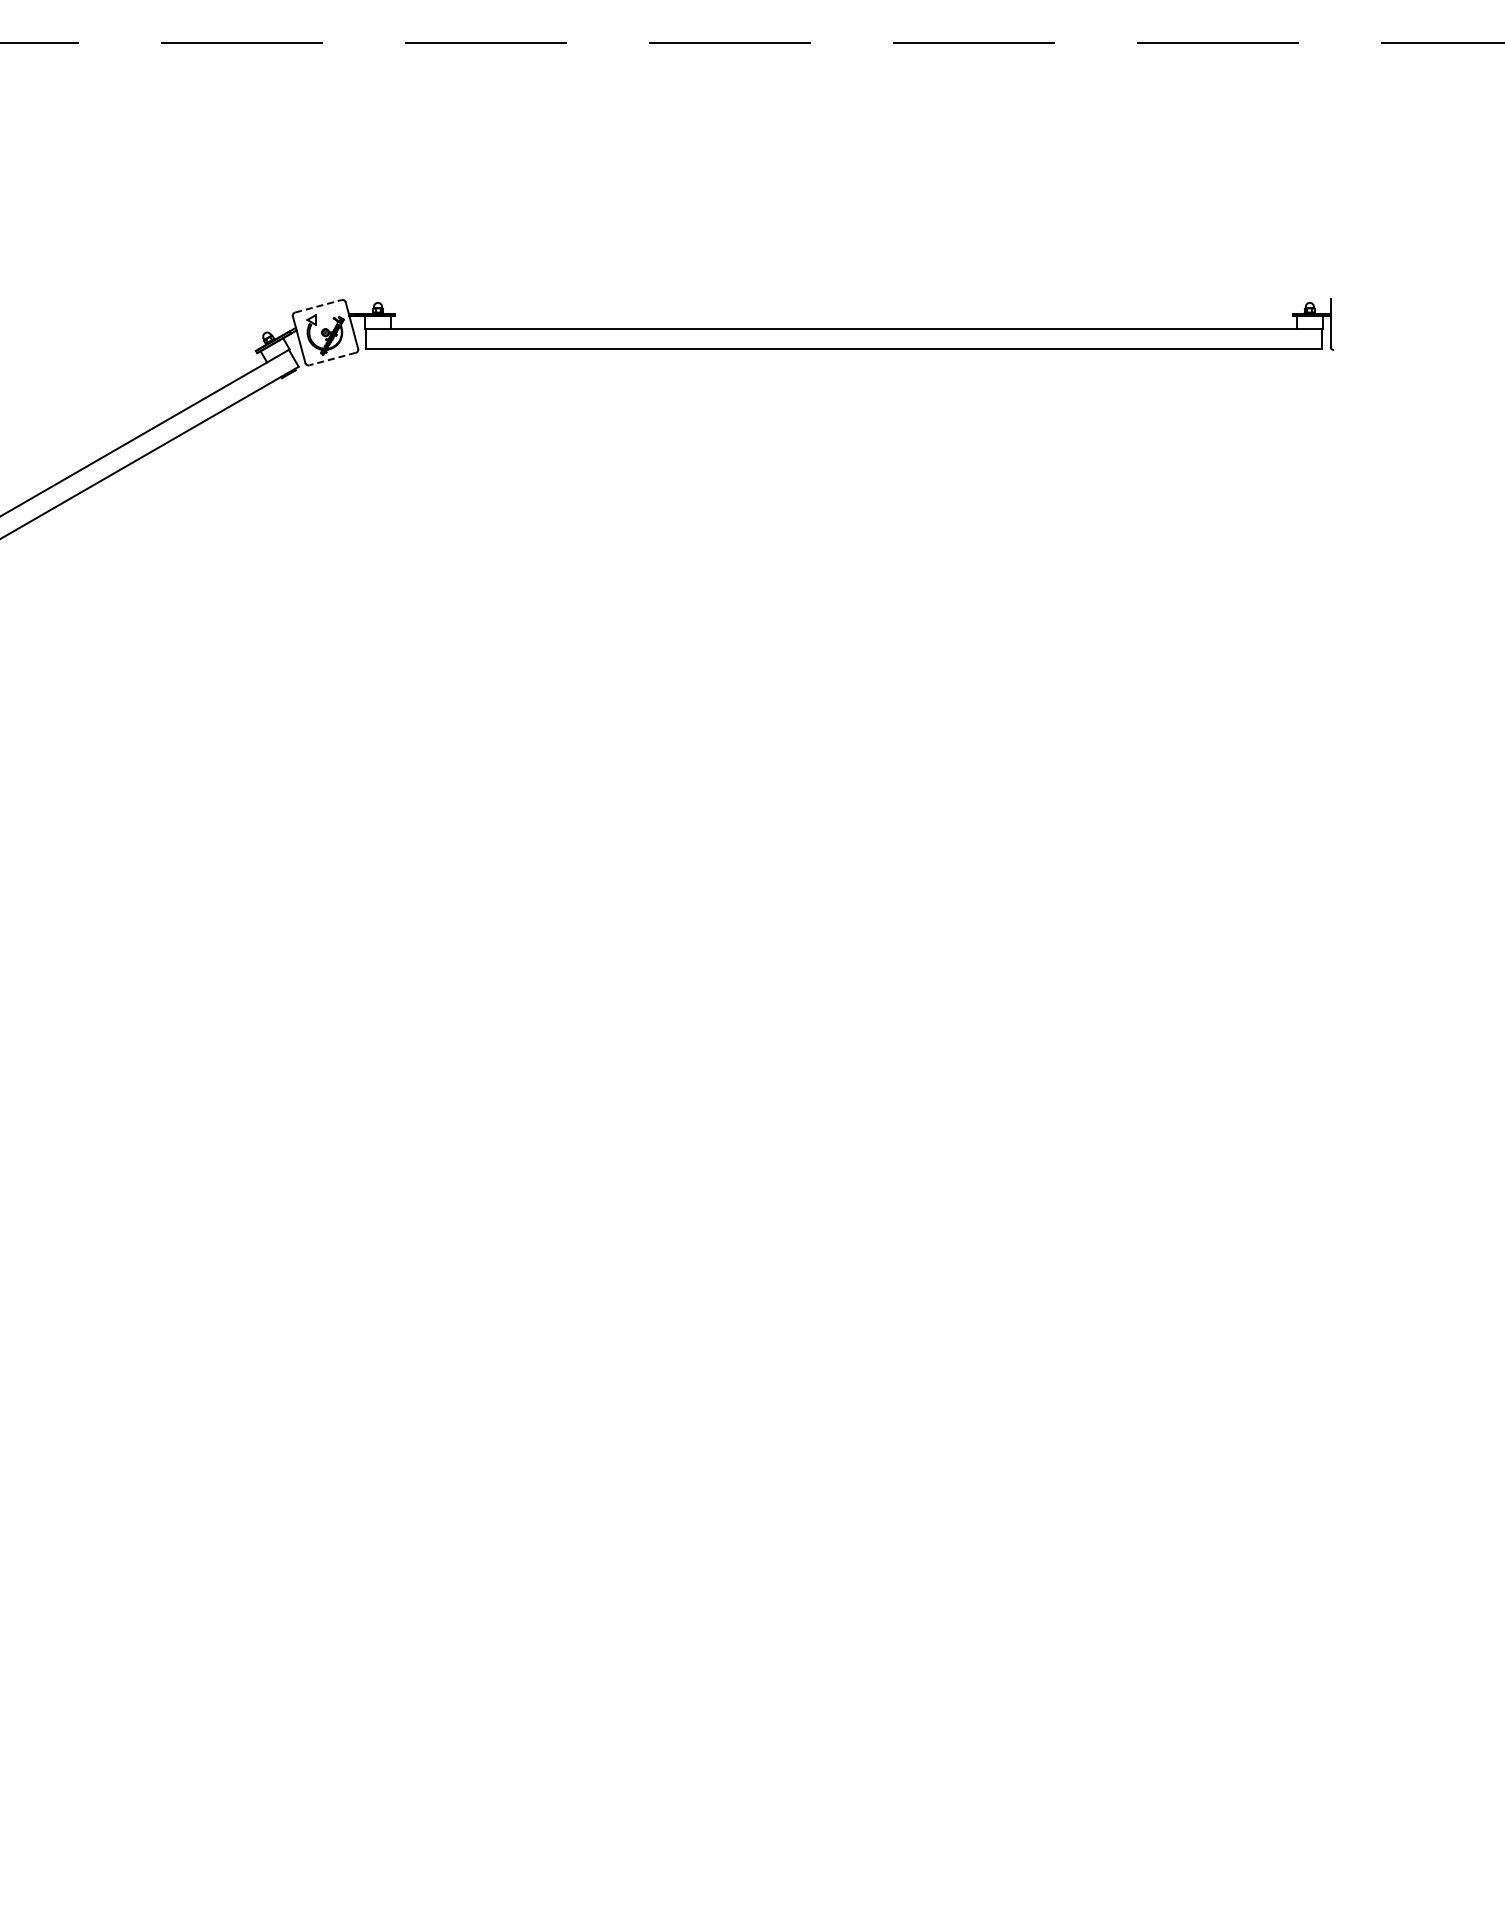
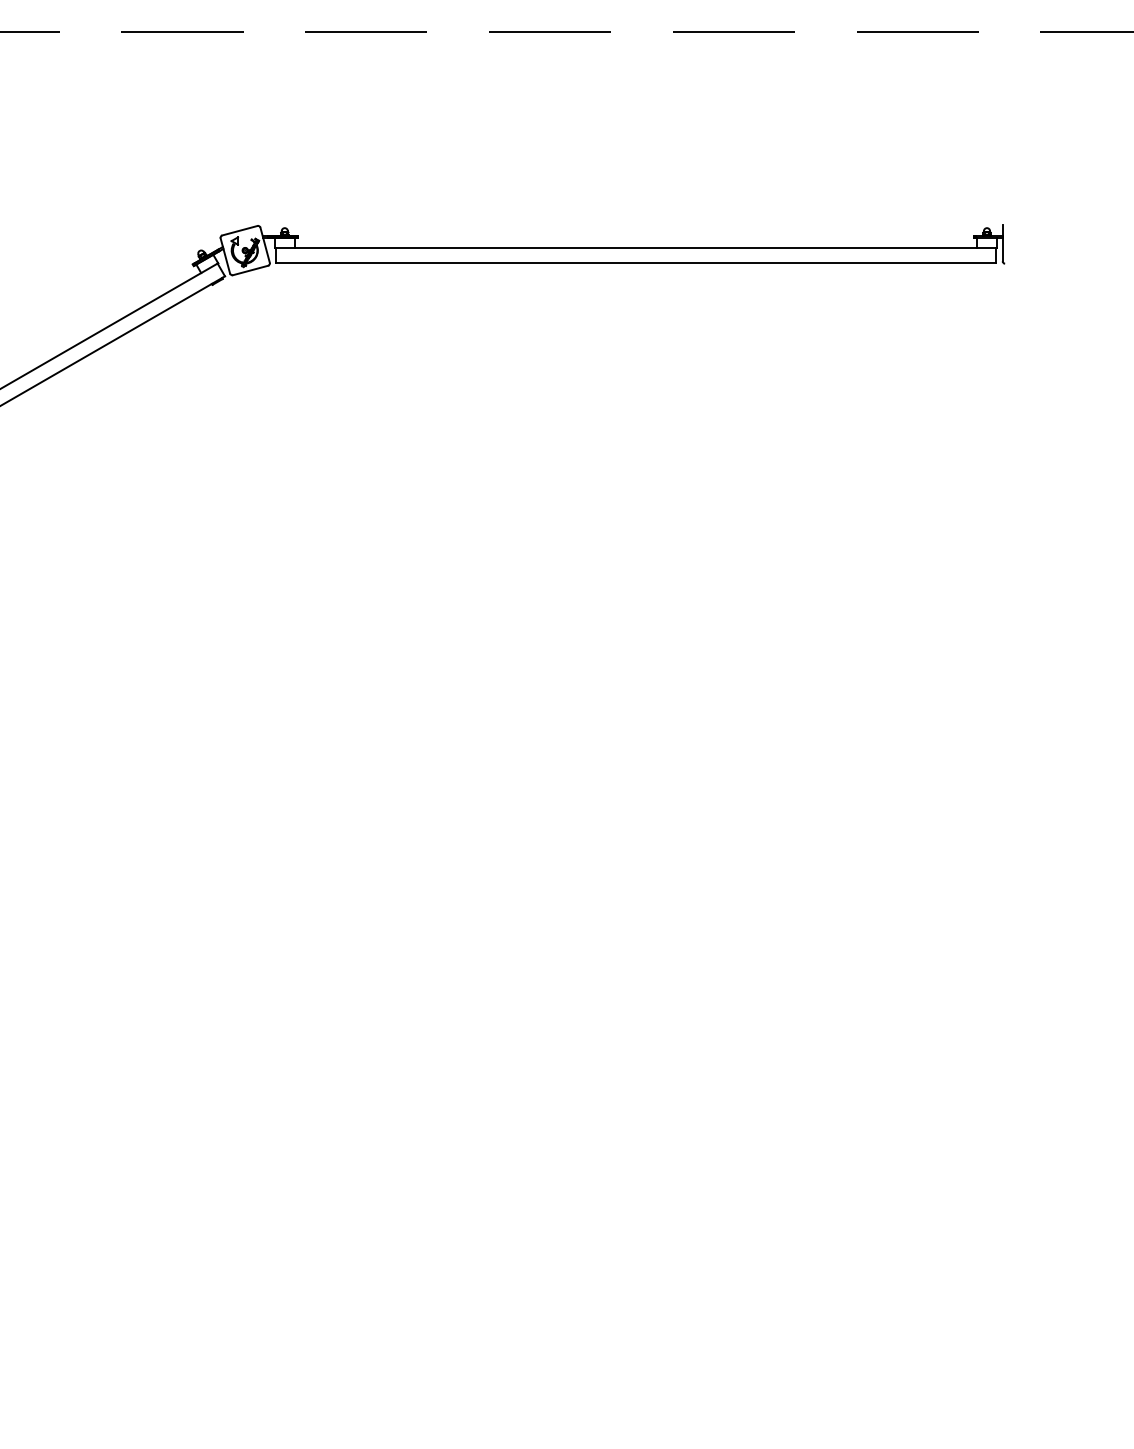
line: (318, 306) -> (239, 230), dashed -> solid
line: (332, 359) -> (250, 270), dashed -> solid

